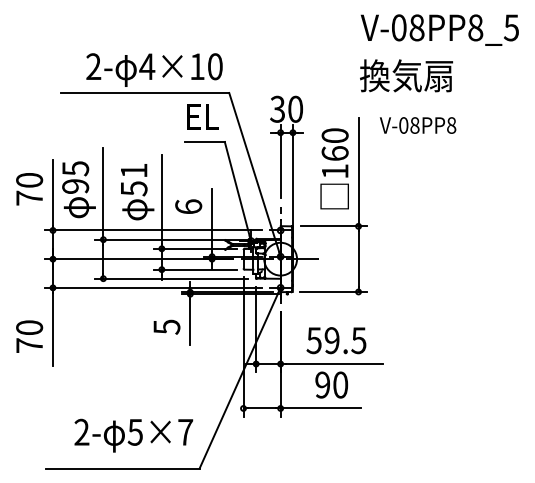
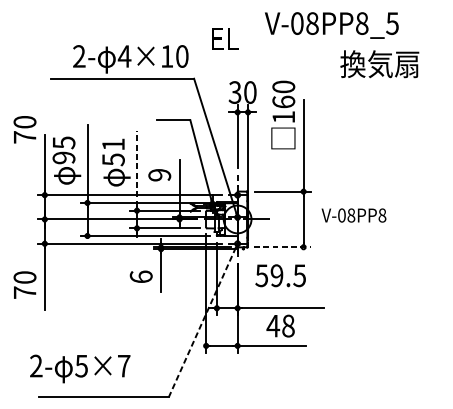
text: (439, 29) -> (331, 24), moved
text: (406, 75) -> (379, 63), moved
text: (202, 116) -> (224, 38), moved
text: (417, 125) -> (353, 215), moved
text: (334, 168) -> (283, 114), moved
text: (29, 189) -> (24, 129), moved
line: (161, 199) -> (136, 168), solid -> dashed
text: (188, 206) -> (159, 174), 6 -> 9
line: (333, 291) -> (282, 246), solid -> dashed
text: (166, 326) -> (140, 276), 5 -> 6
text: (336, 340) -> (280, 275), moved
line: (239, 380) -> (202, 322), solid -> dashed
text: (331, 384) -> (280, 325), 90 -> 48
text: (133, 435) -> (79, 368), moved

